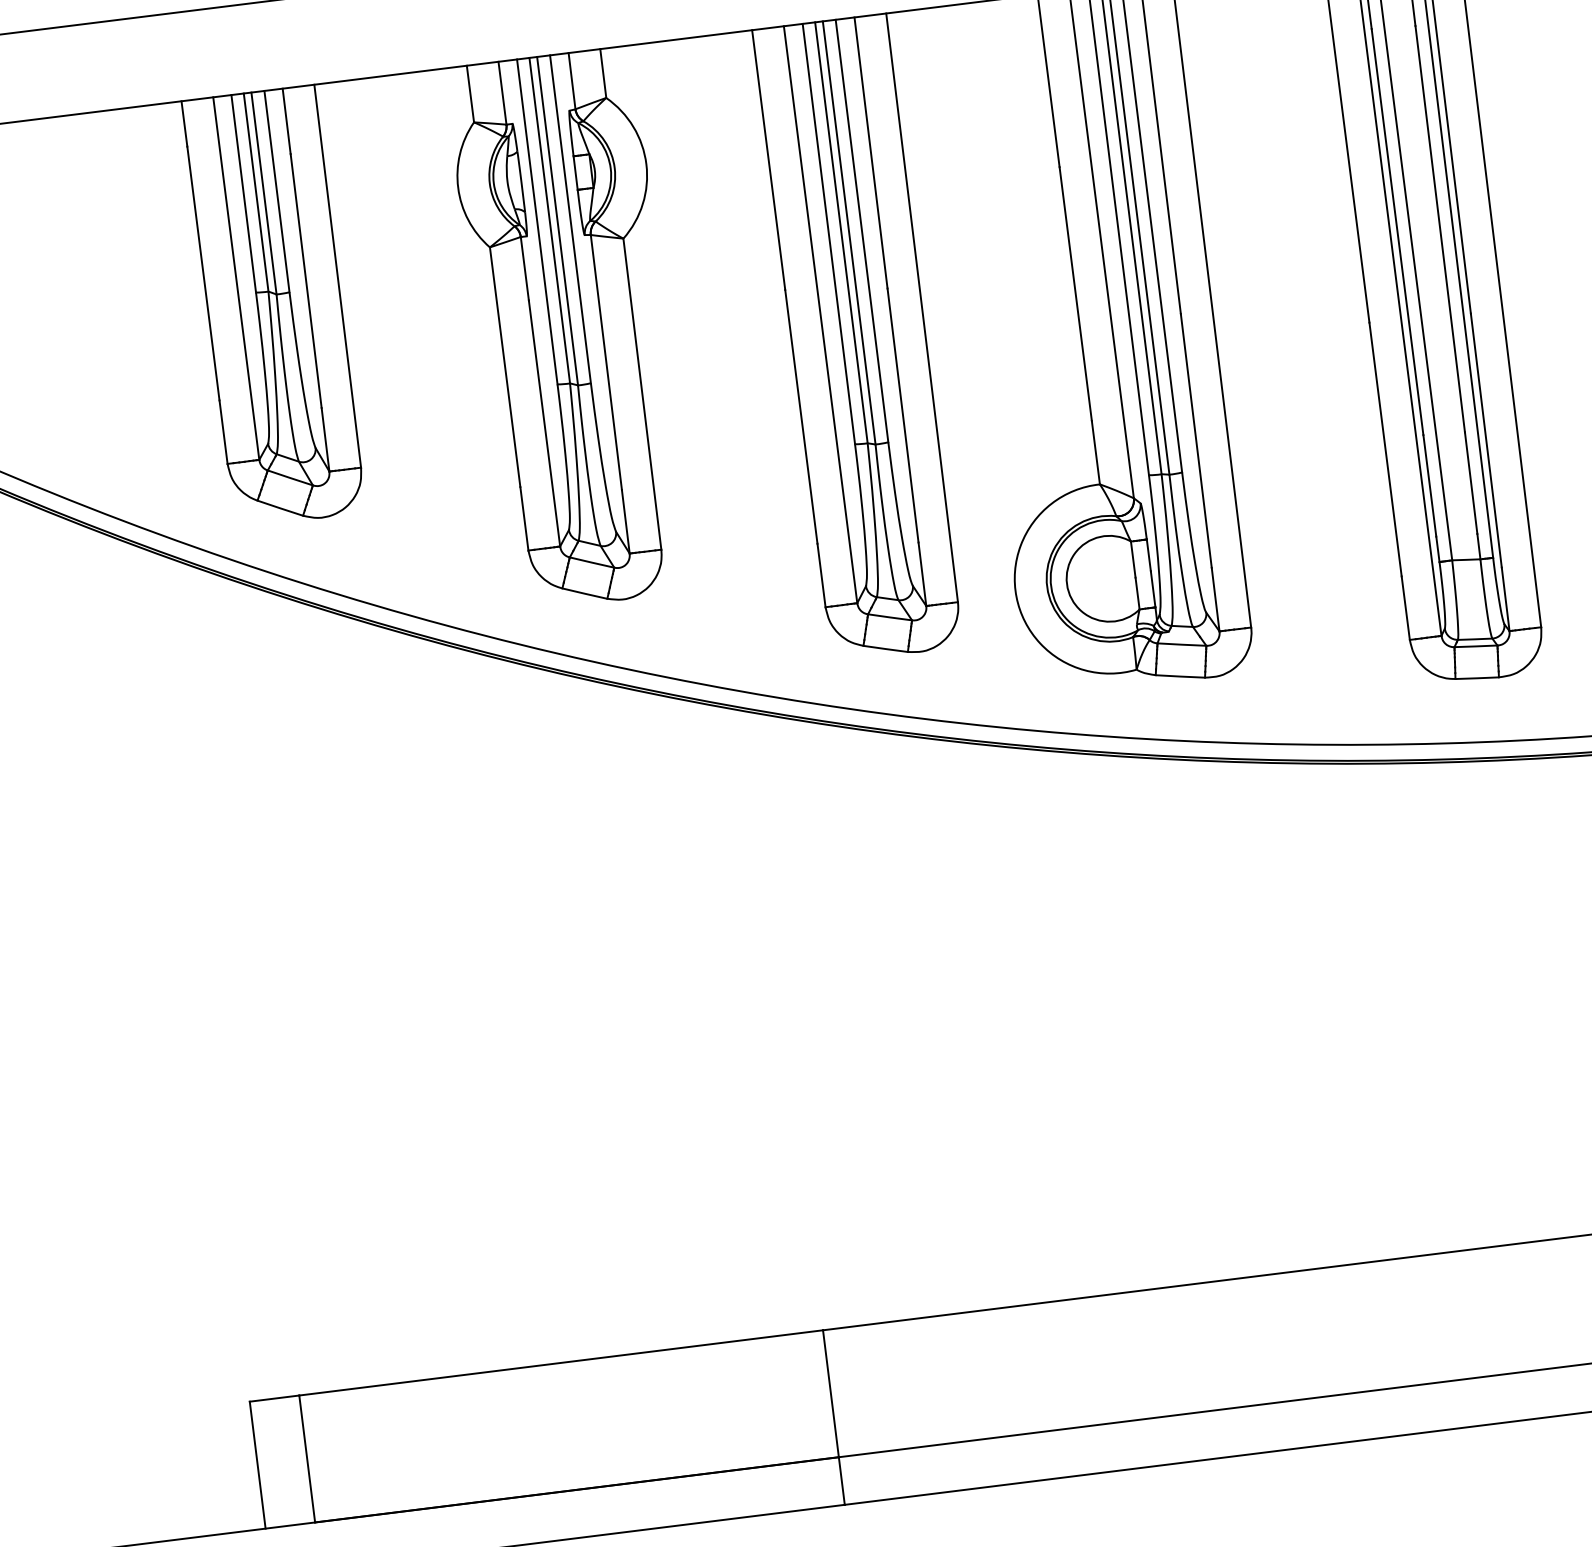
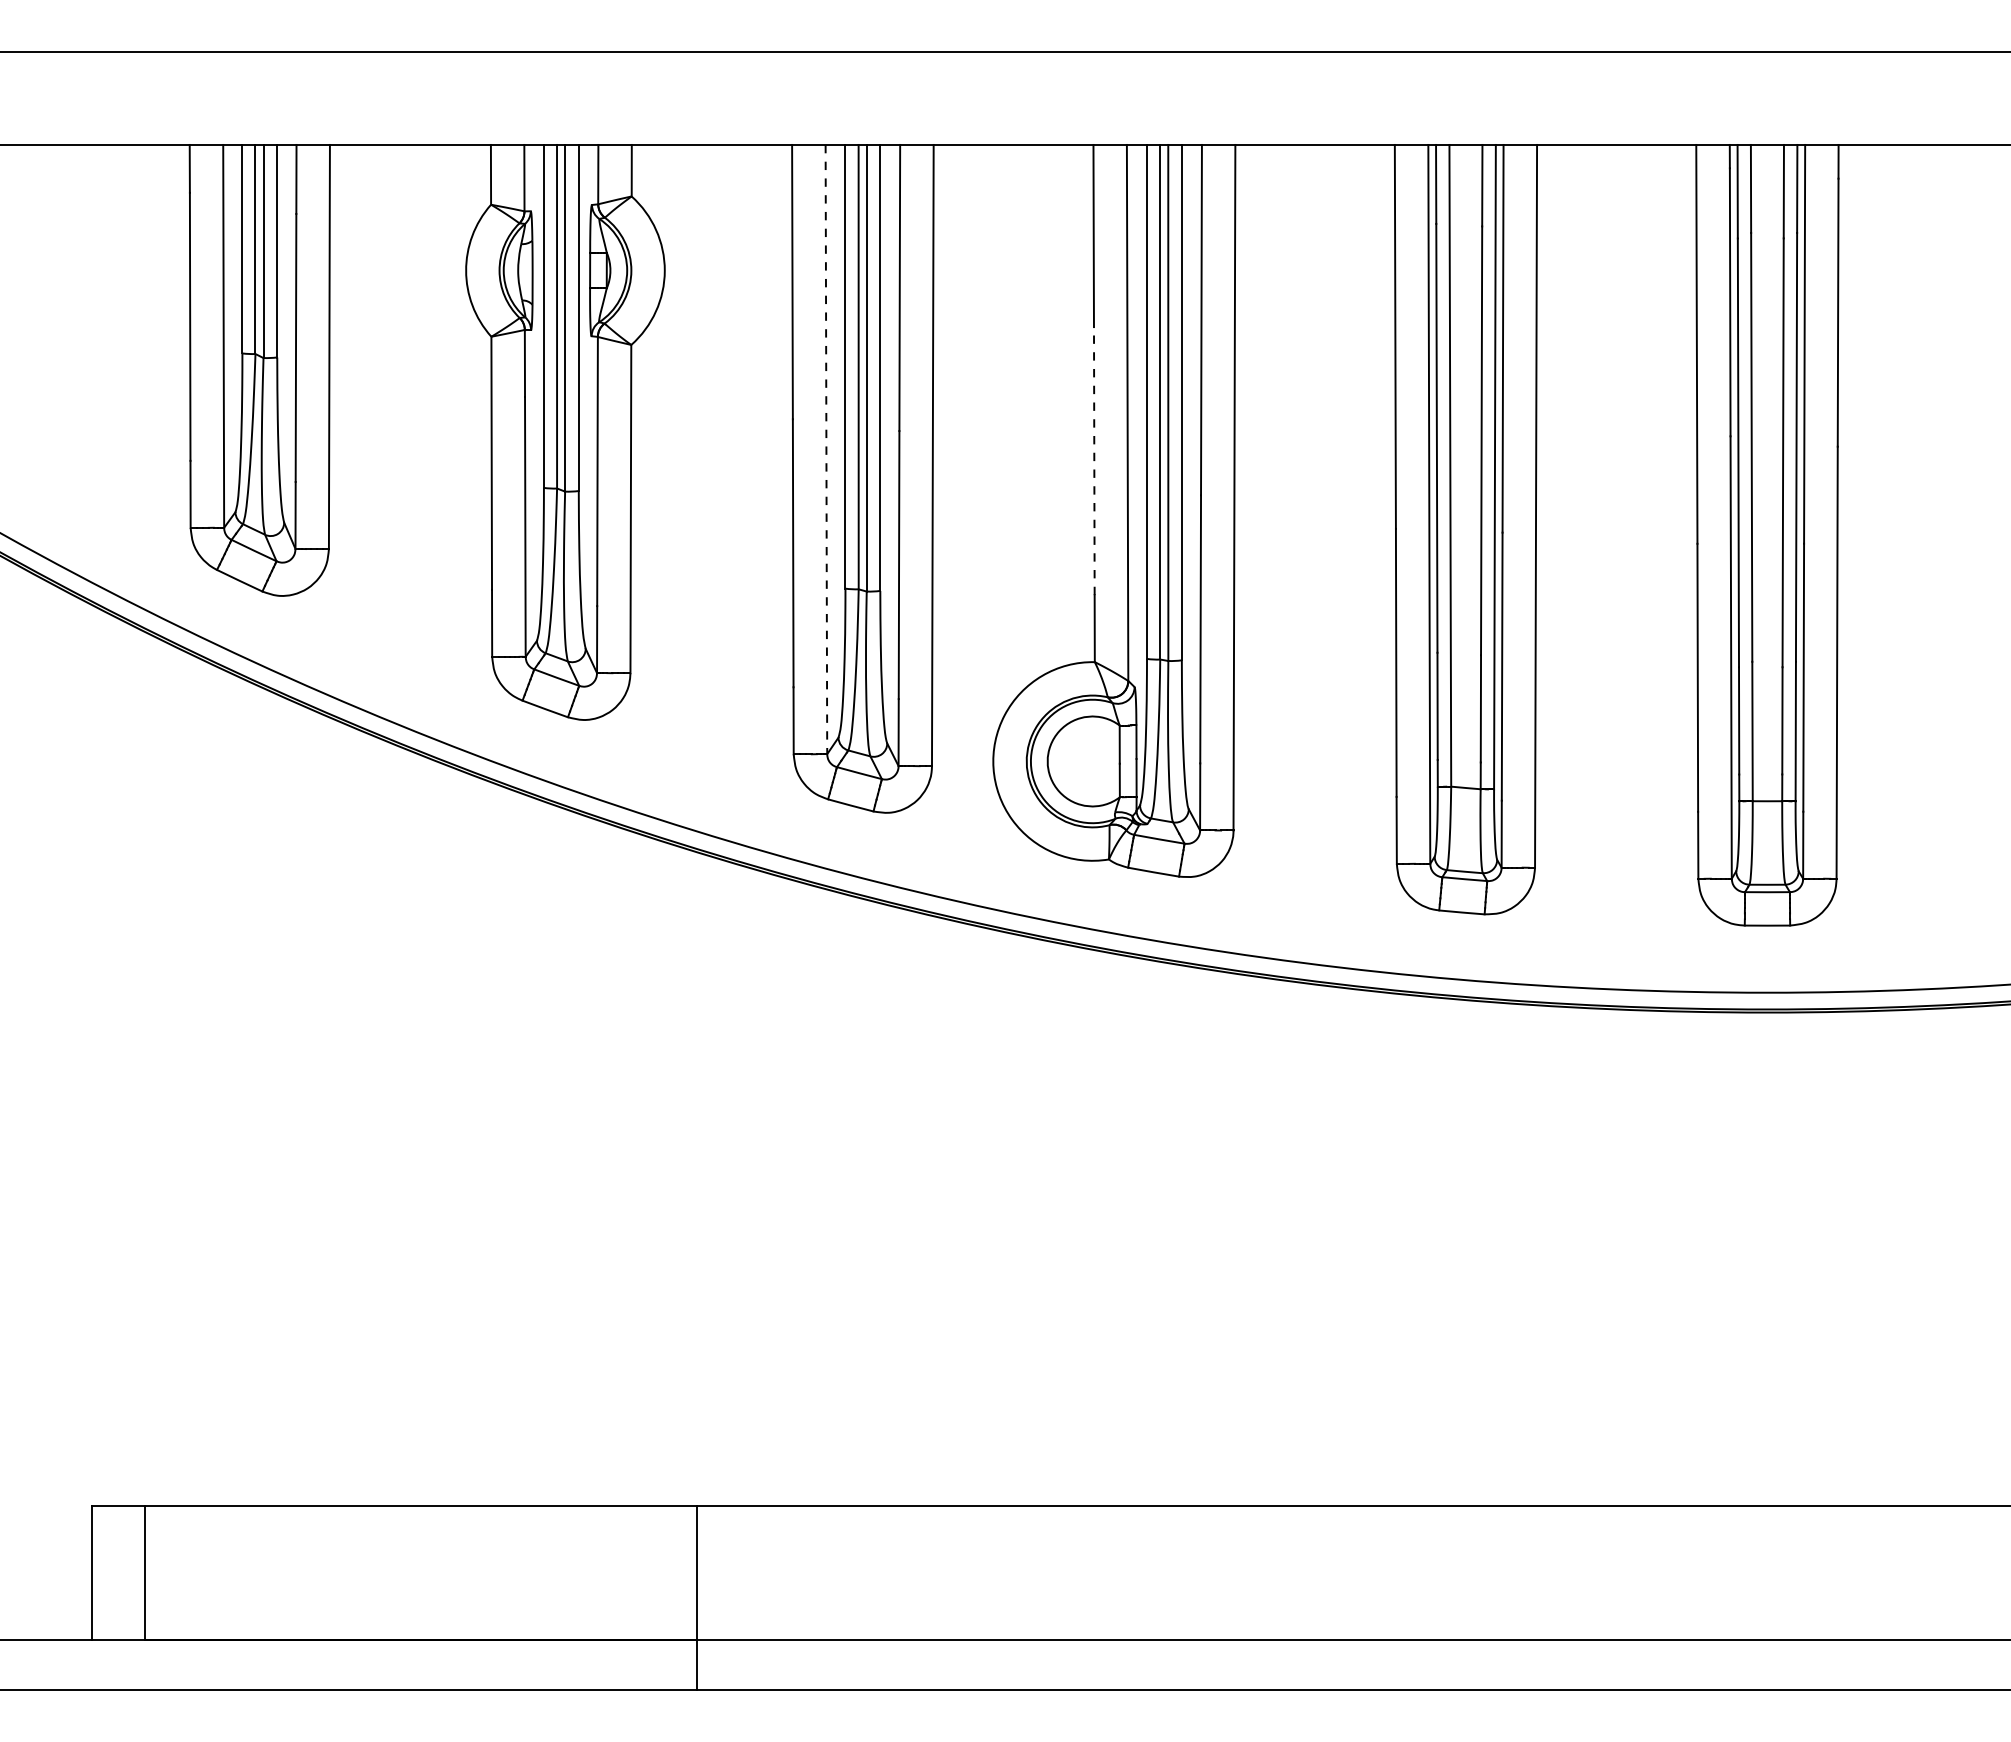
line: (1075, 293) -> (1094, 460), solid -> dashed
line: (820, 314) -> (826, 449), solid -> dashed

